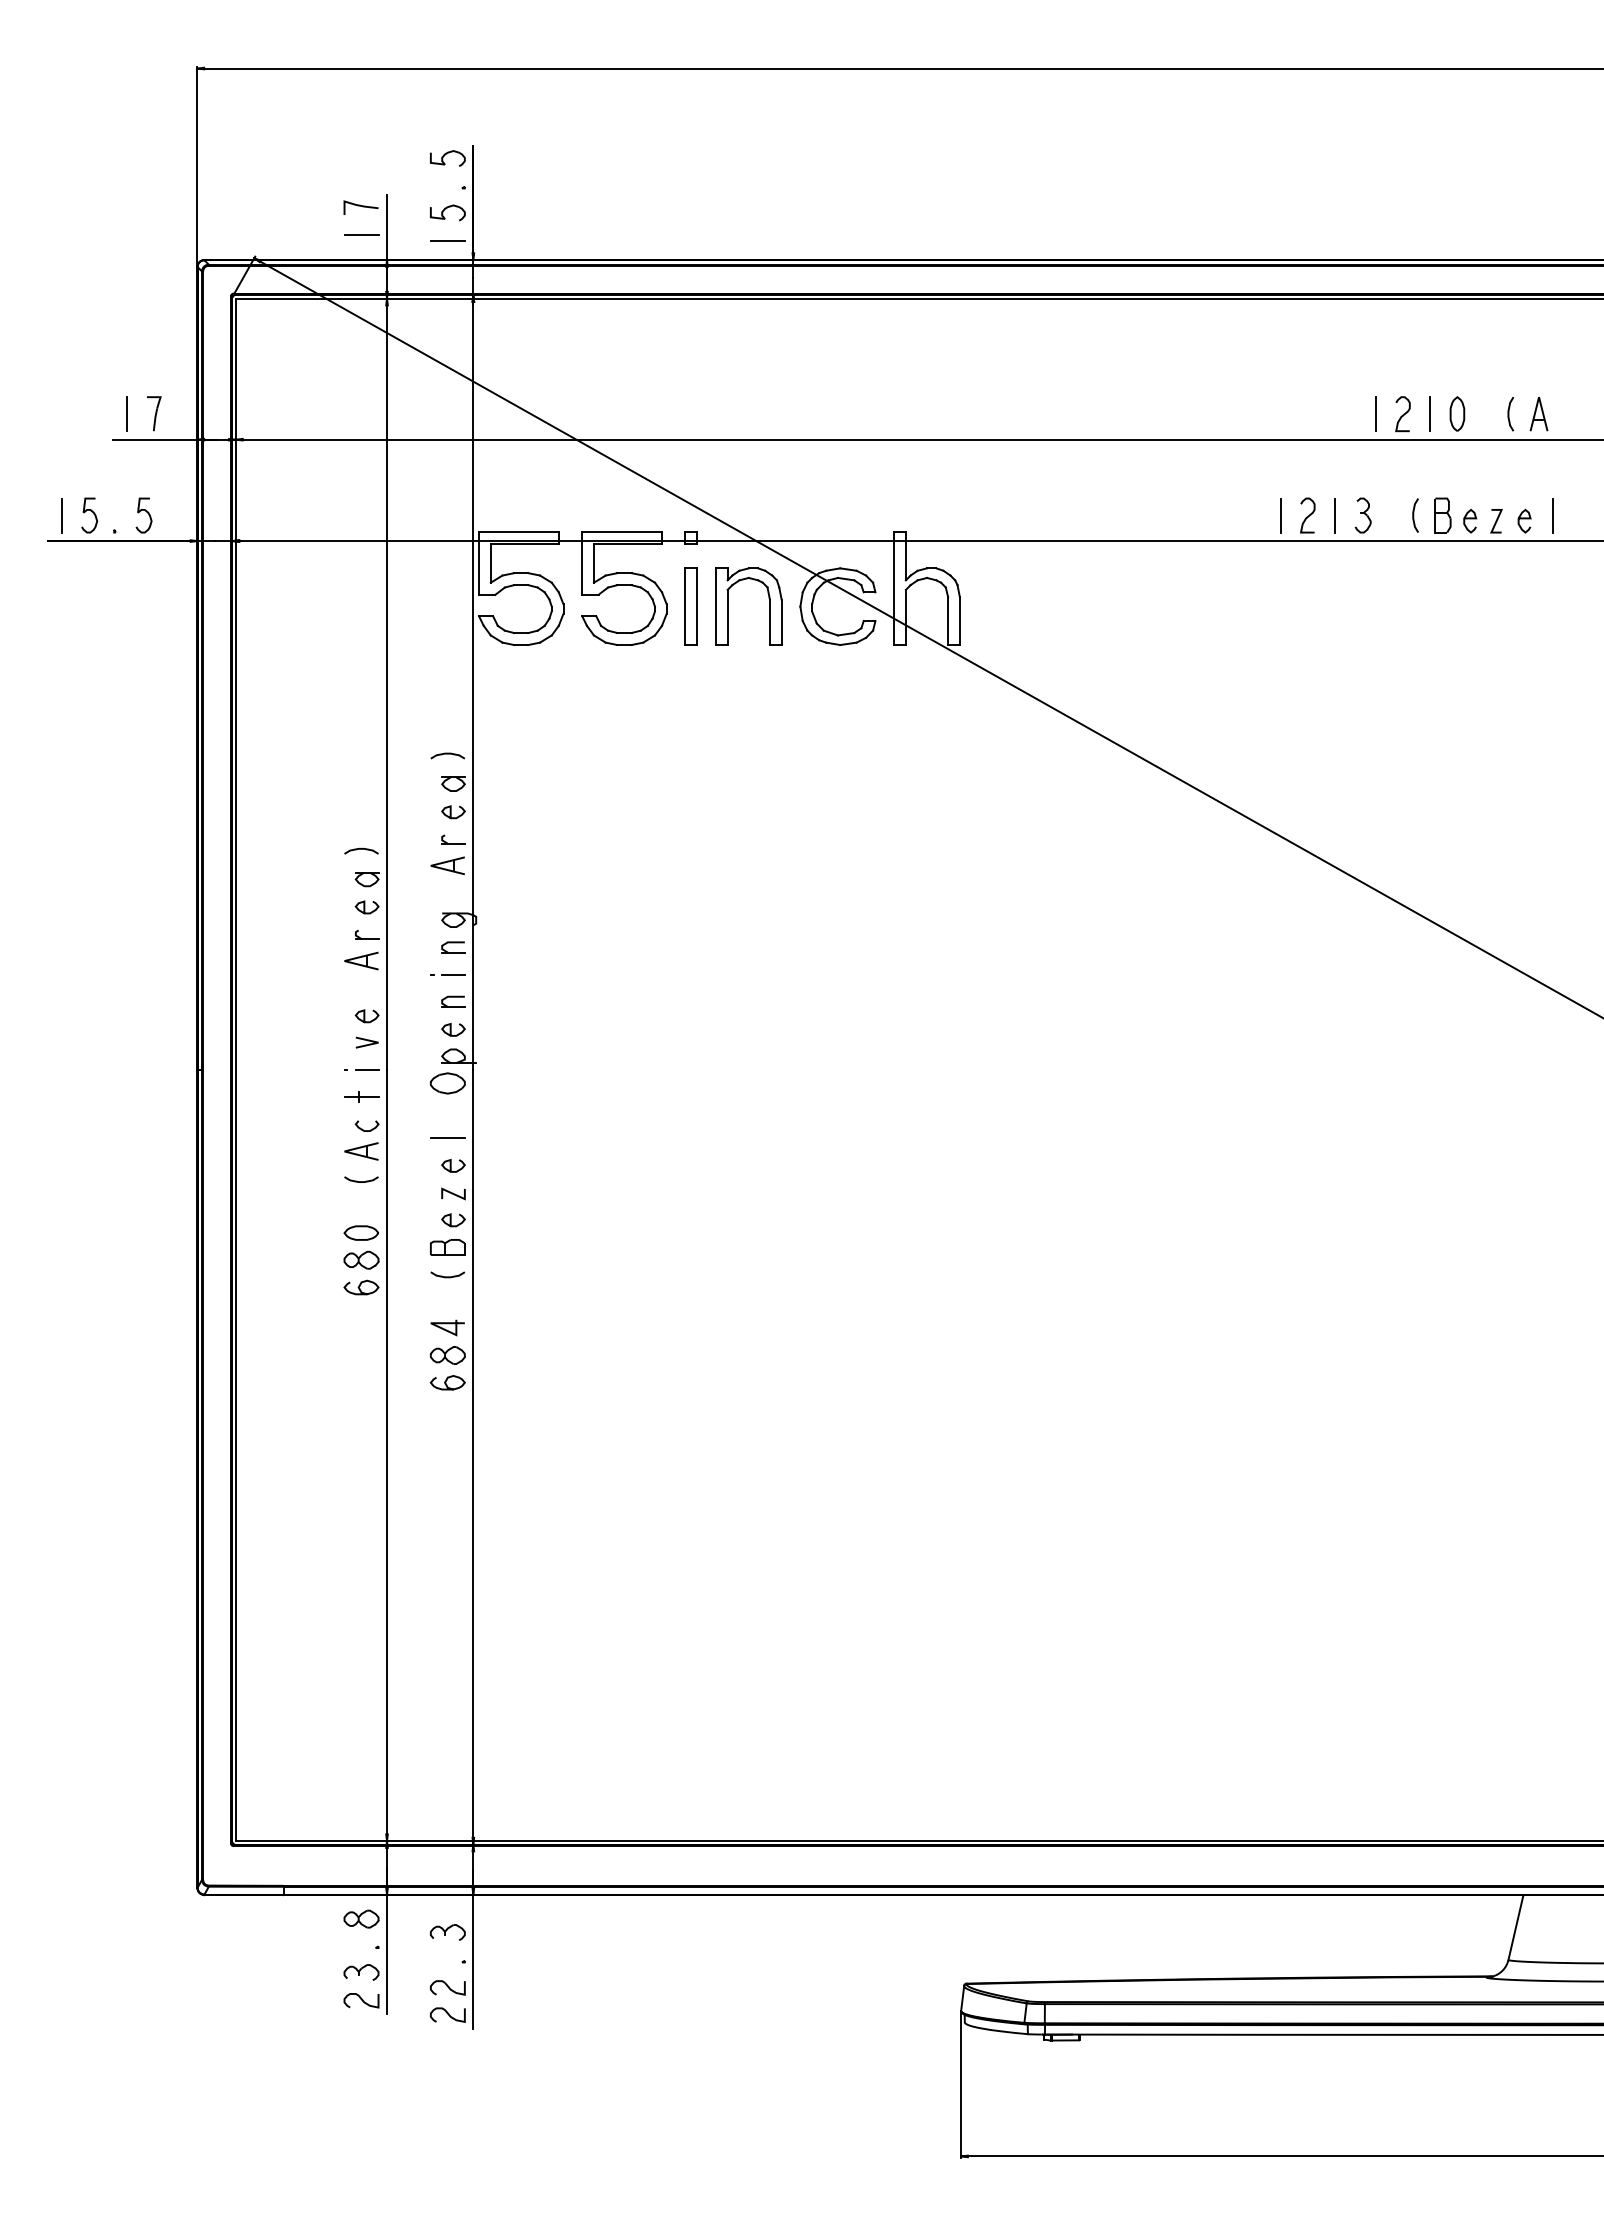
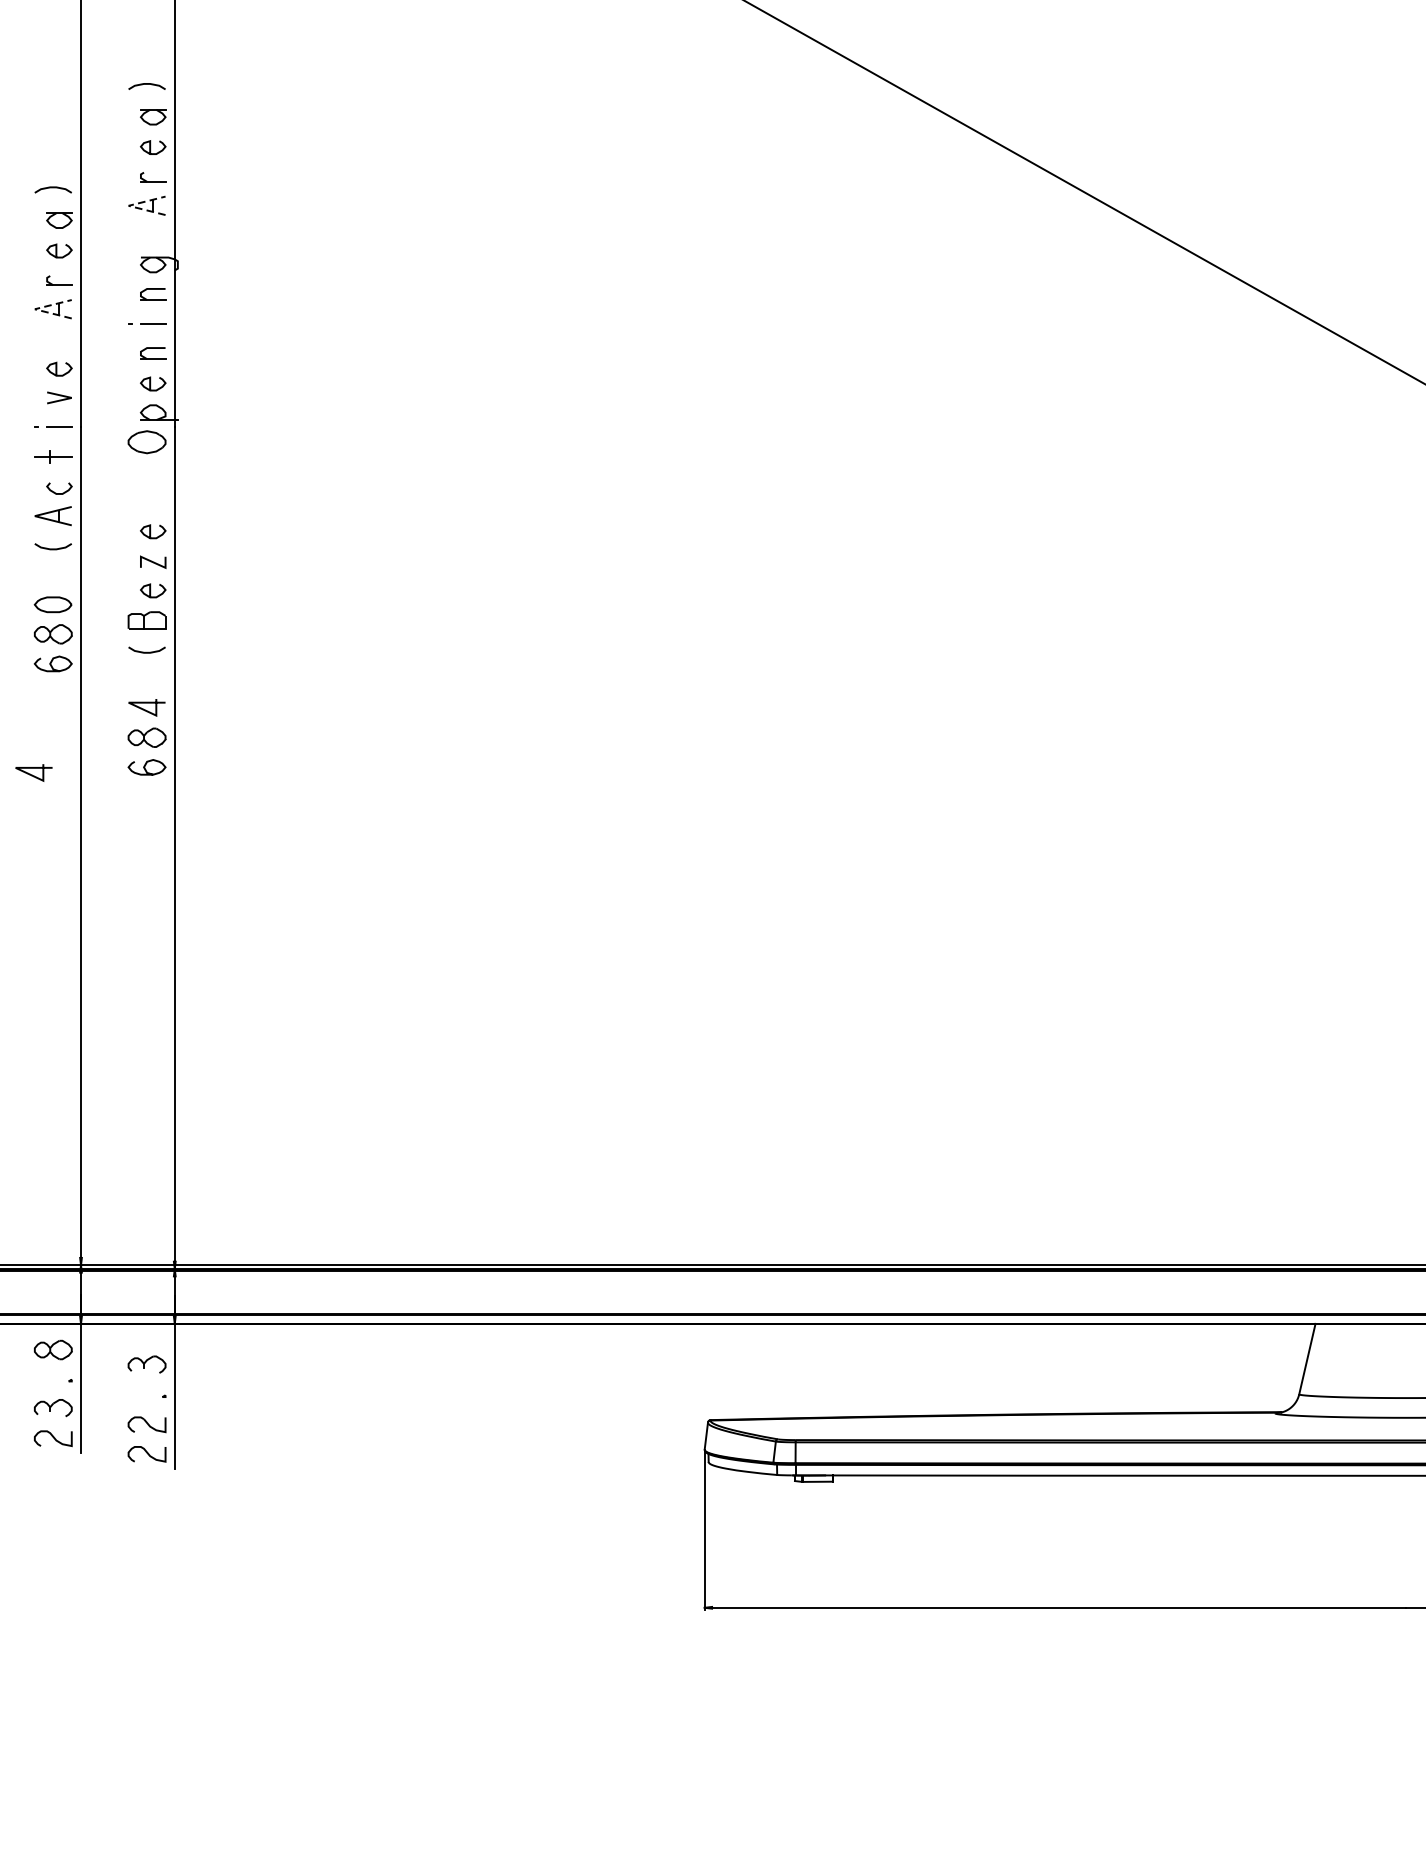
line: (430, 865) -> (128, 205), solid -> dashed
line: (344, 961) -> (34, 309), solid -> dashed
line: (447, 1137) -> (146, 500), removed
line: (342, 1389) -> (32, 774), added

